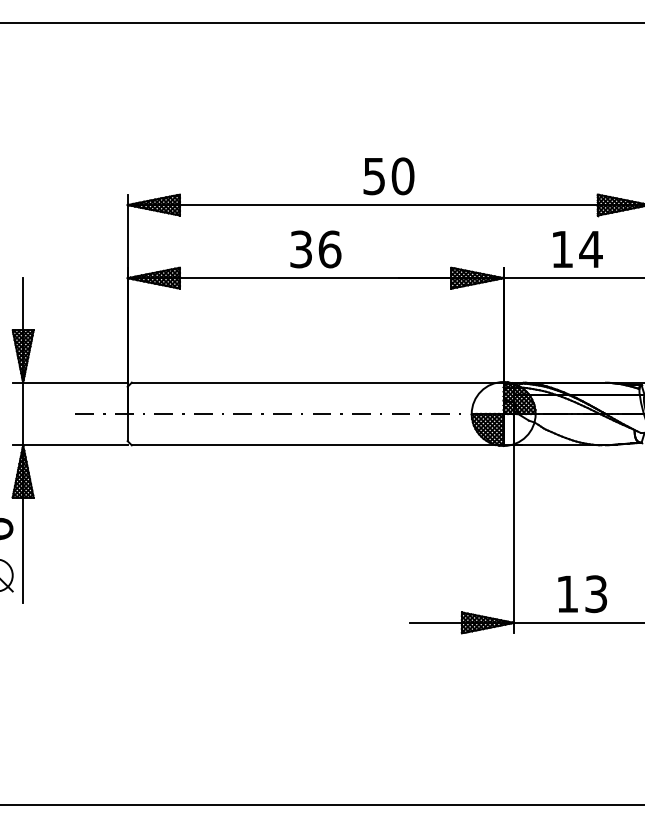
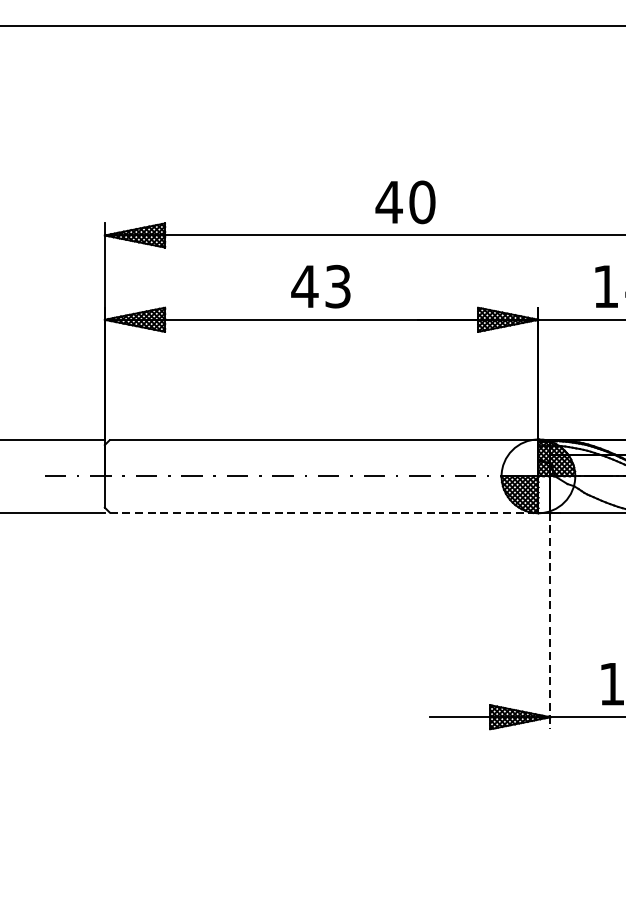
text: (374, 176) -> (389, 202), 50 -> 40
text: (315, 249) -> (321, 286), 36 -> 43
line: (317, 445) -> (323, 512), solid -> dashed
line: (514, 539) -> (550, 621), solid -> dashed

